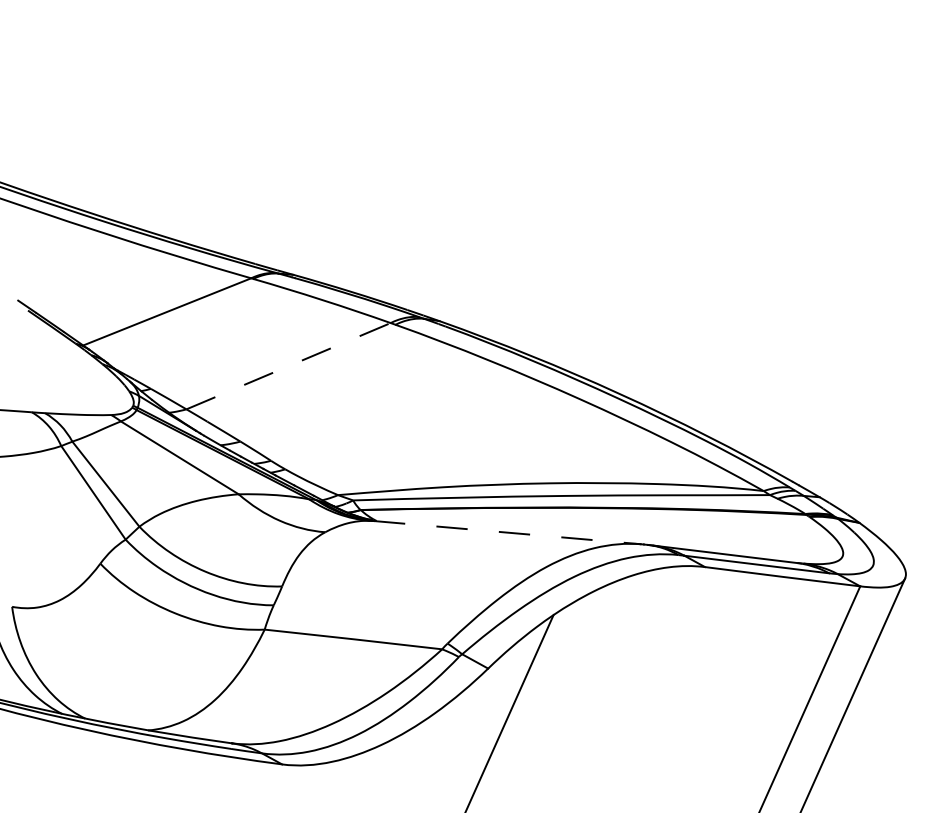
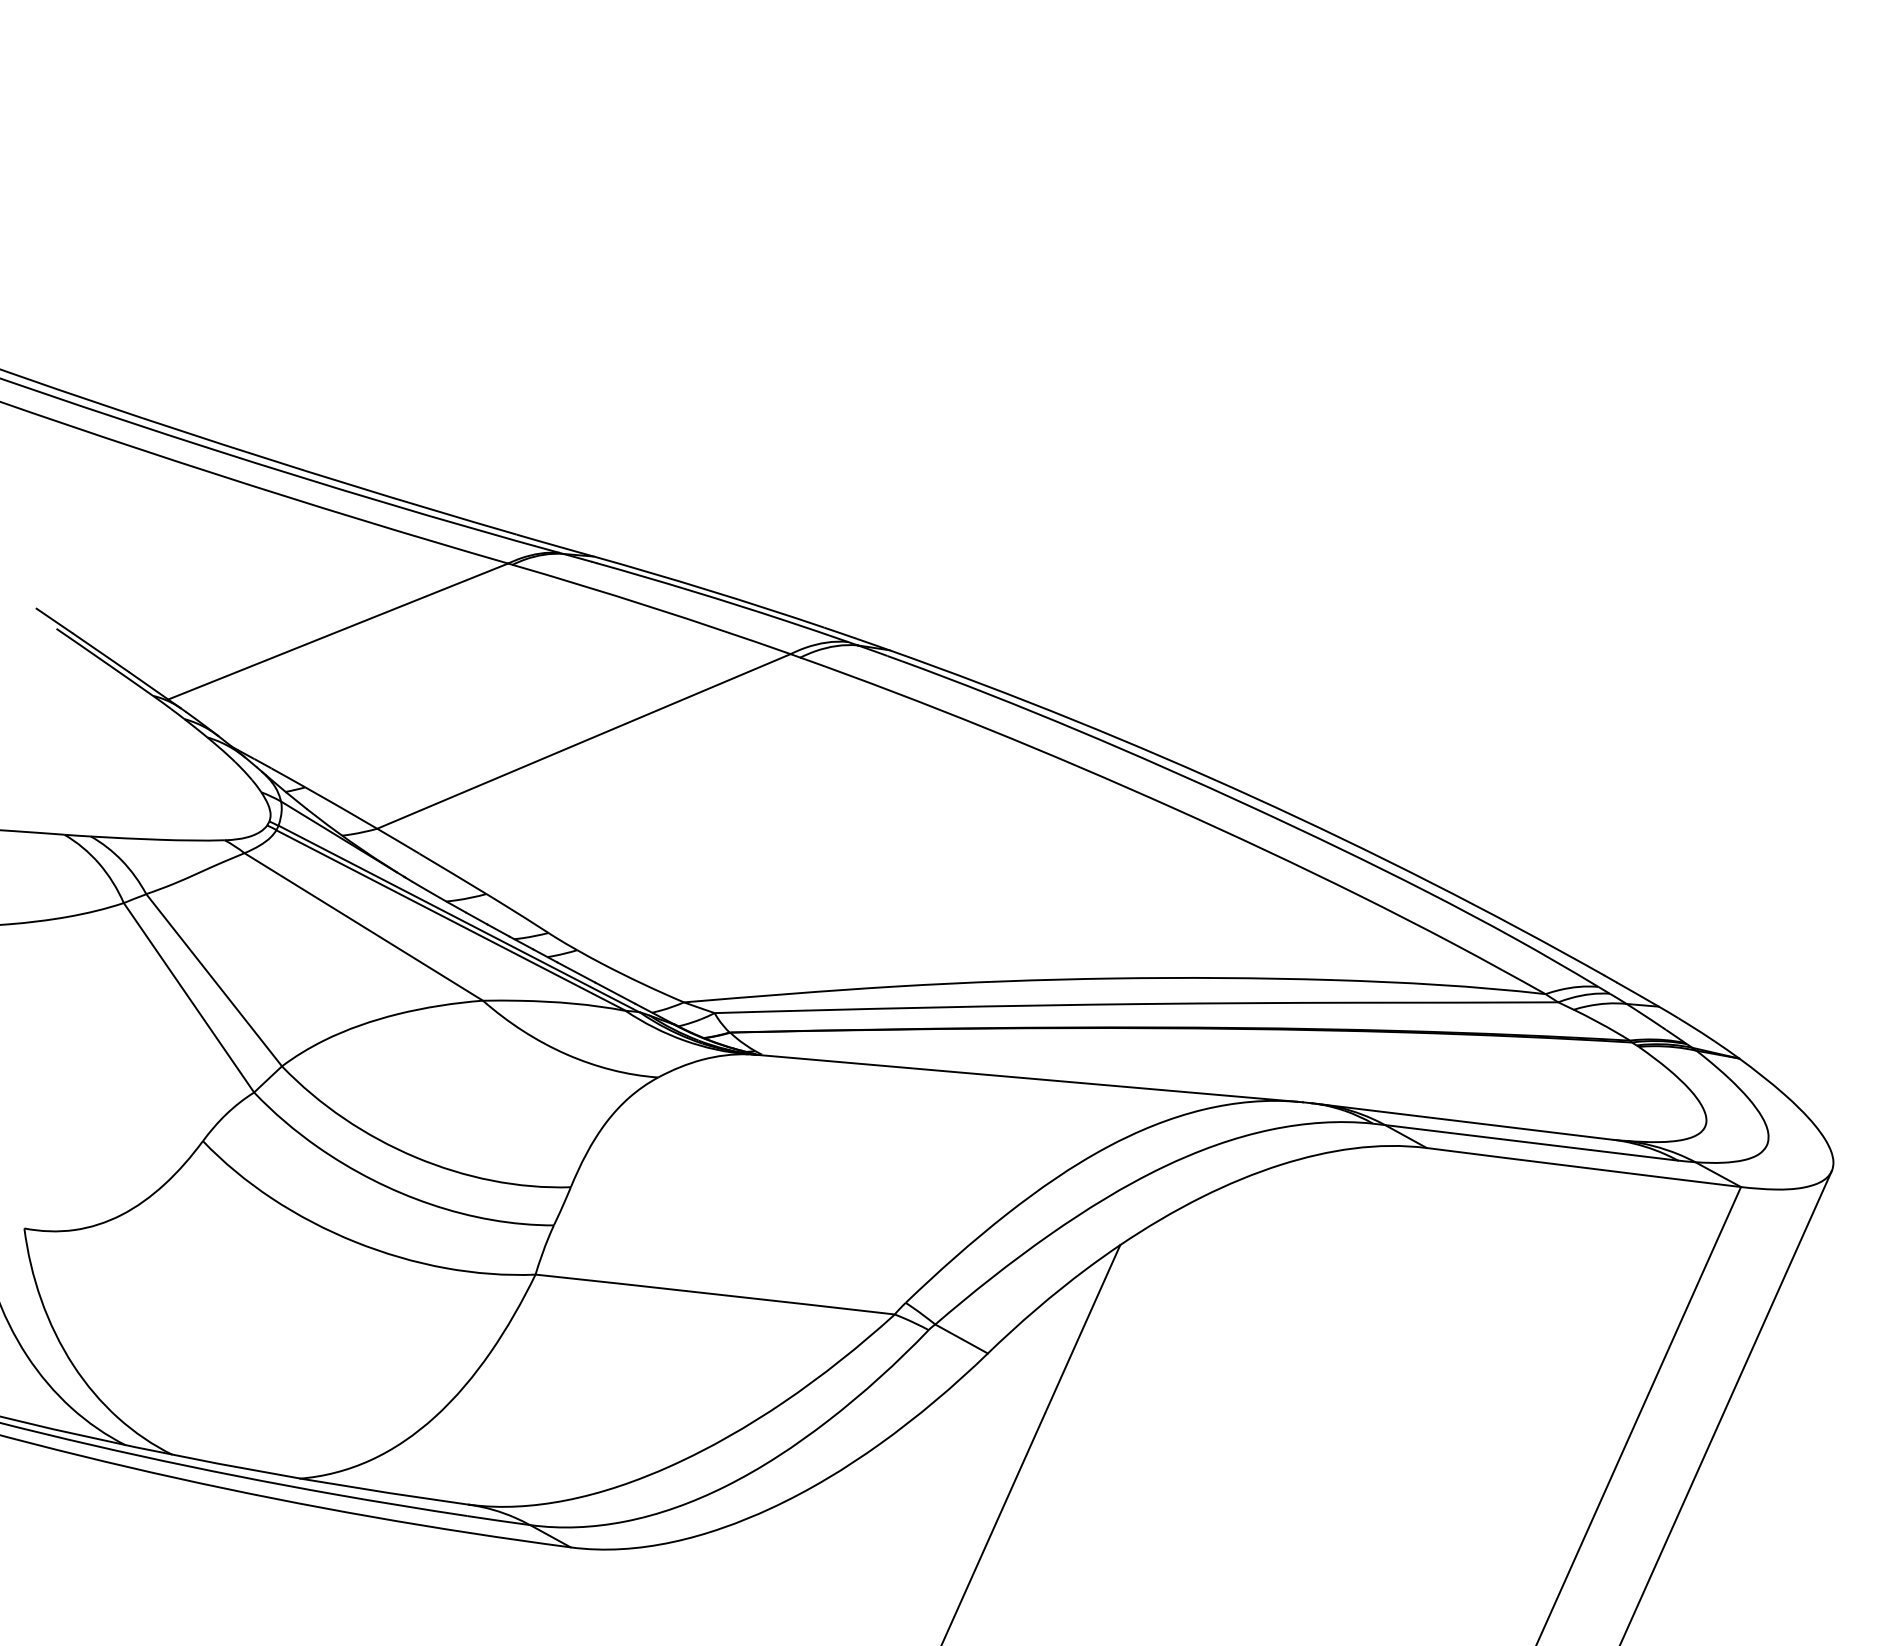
line: (288, 366) -> (583, 742), dashed -> solid
line: (508, 532) -> (1028, 1078), dashed -> solid

